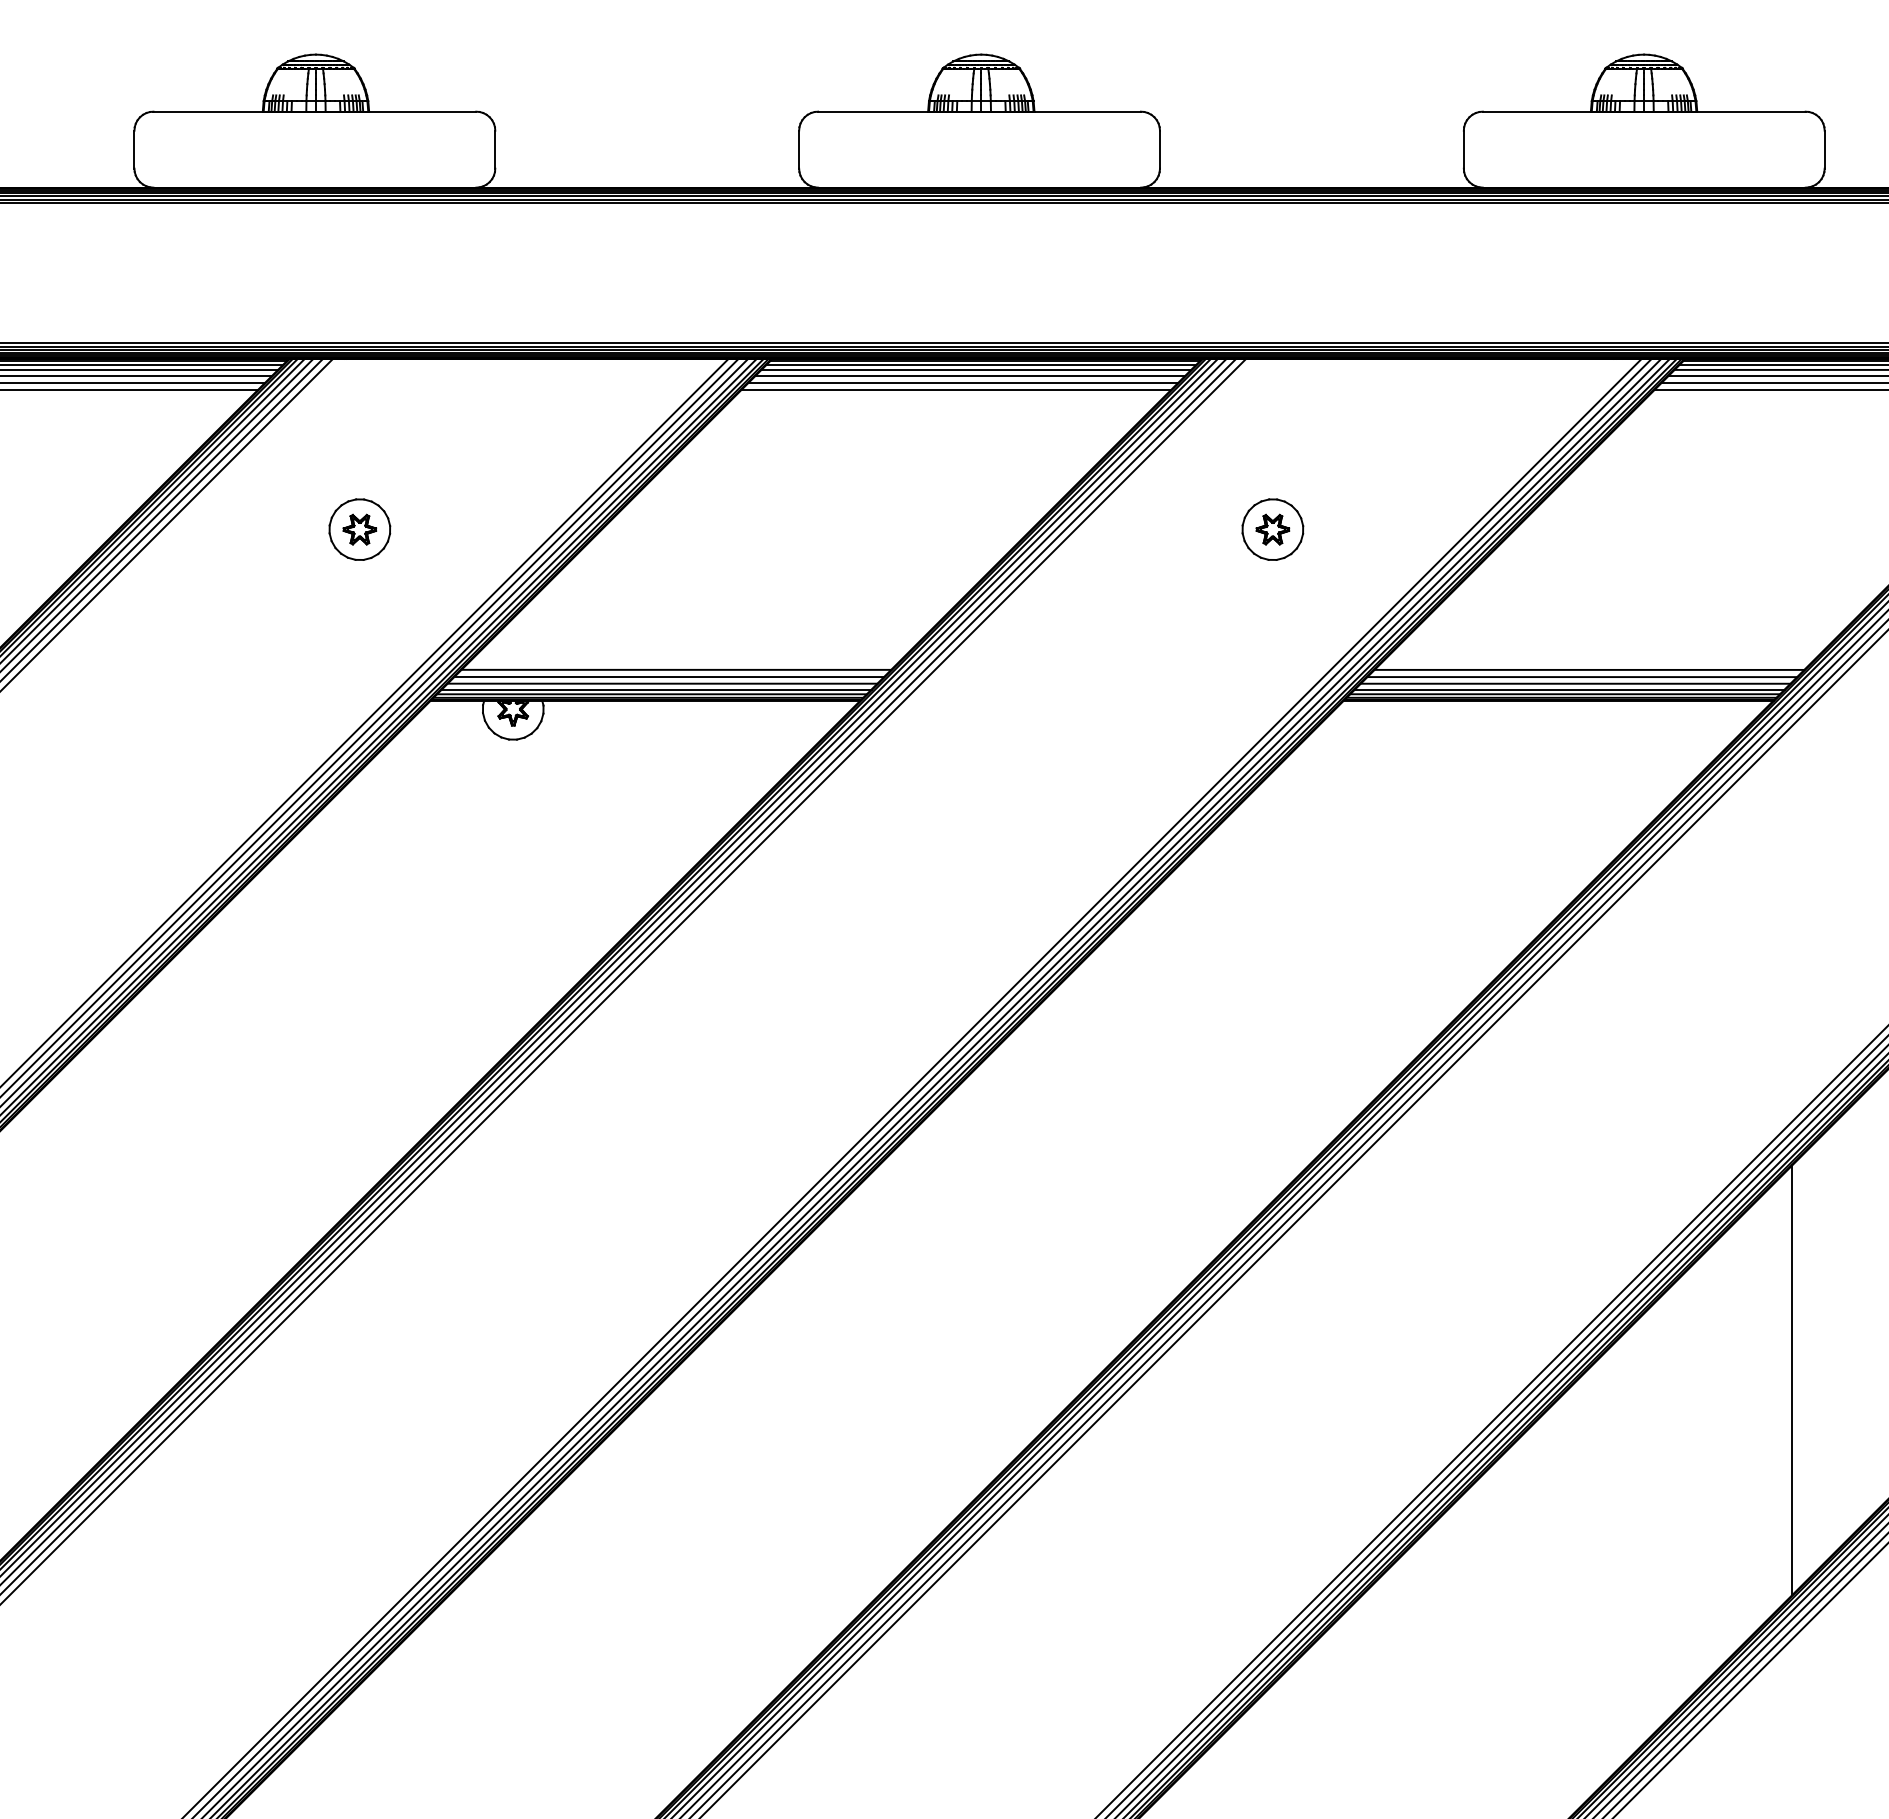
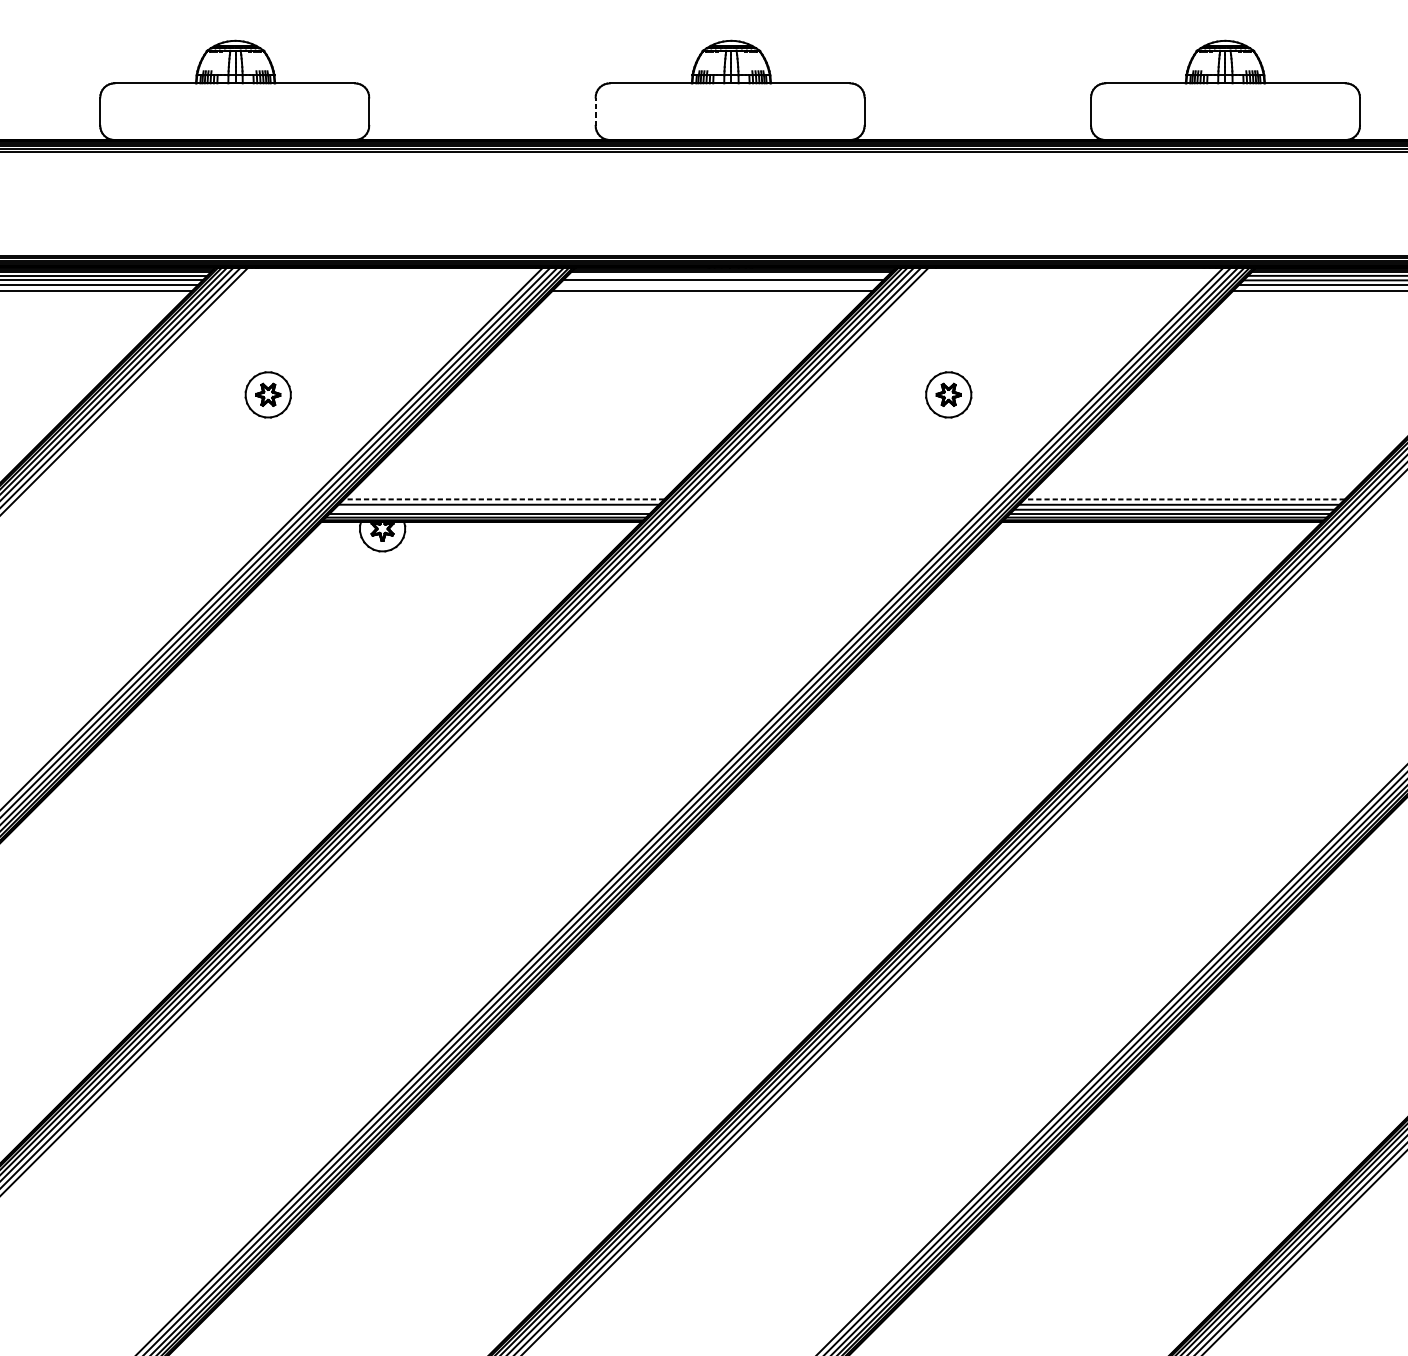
line: (799, 149) -> (595, 111), solid -> dashed
line: (976, 369) -> (727, 275), removed
line: (963, 382) -> (718, 285), removed
line: (676, 669) -> (504, 499), solid -> dashed
line: (1589, 669) -> (1184, 499), solid -> dashed
line: (662, 683) -> (493, 509), removed
line: (1792, 1380) -> (1336, 1029), removed

